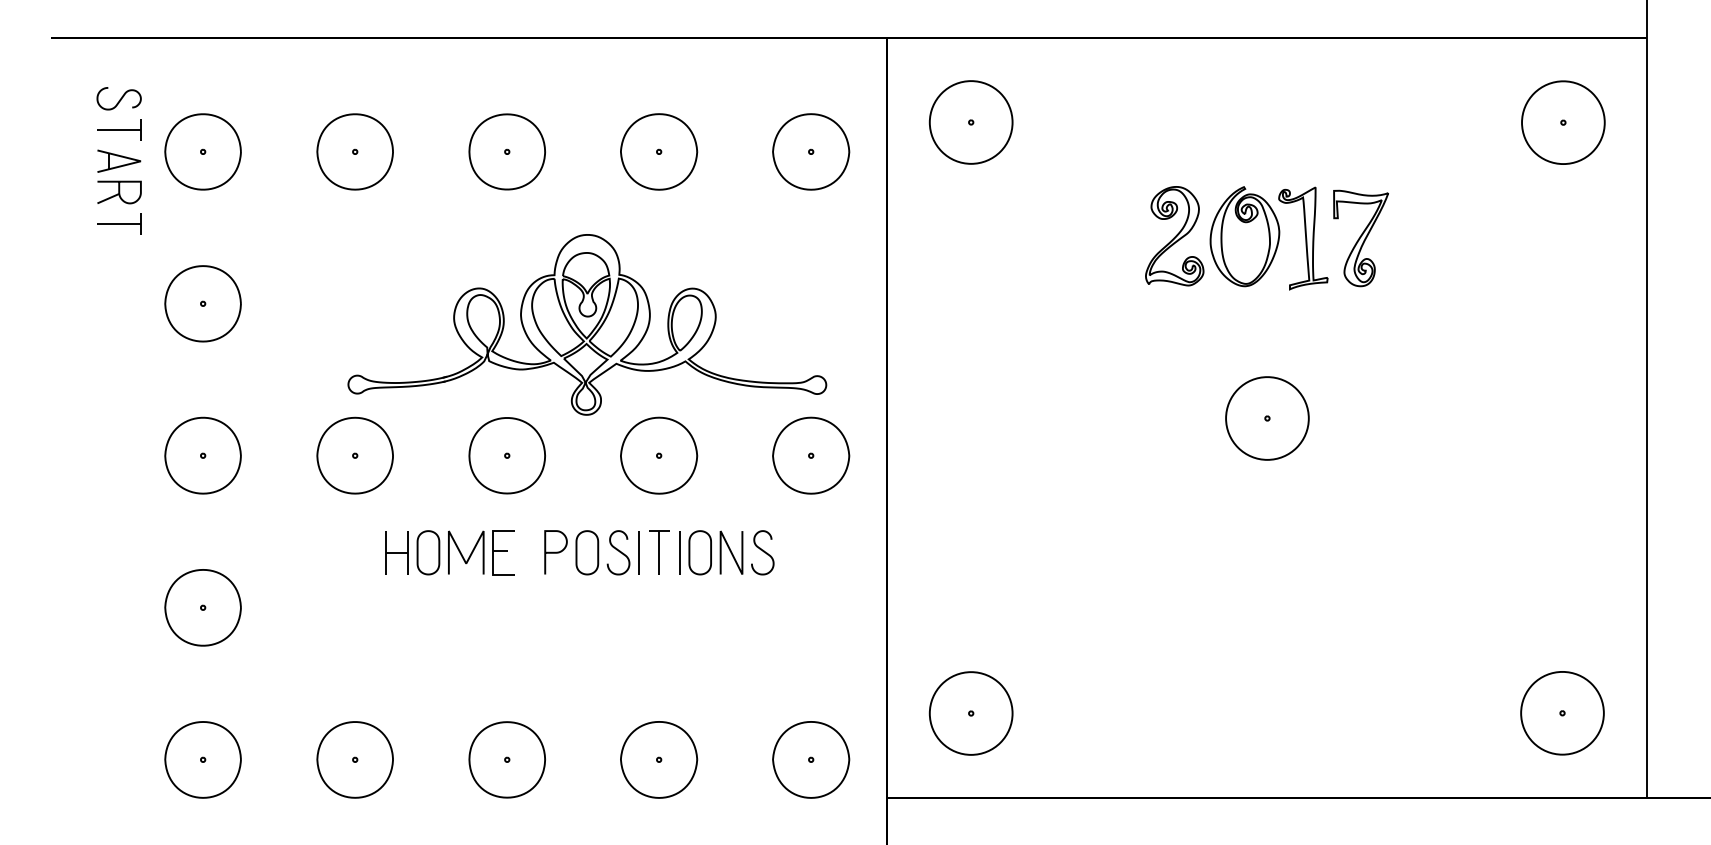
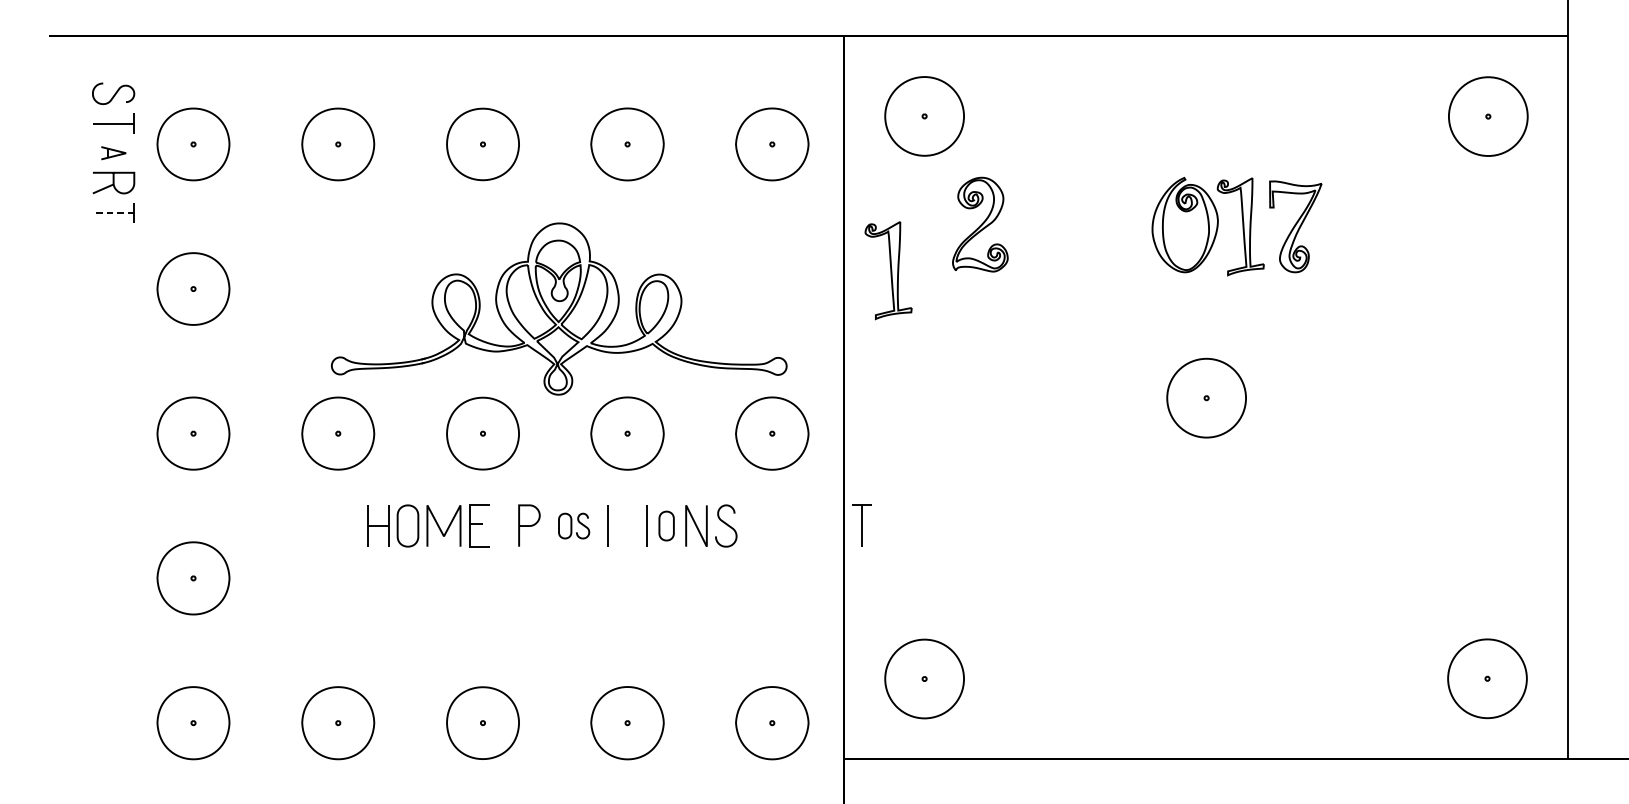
part: (119, 160) -> (113, 152), size x0.6
line: (119, 223) -> (113, 212), solid -> dashed
part: (1174, 236) -> (980, 224), moved
part: (933, 284) -> (888, 270), added
part: (602, 552) -> (573, 525), size x0.6
part: (659, 552) -> (862, 525), moved
part: (699, 552) -> (666, 525), size x0.7

